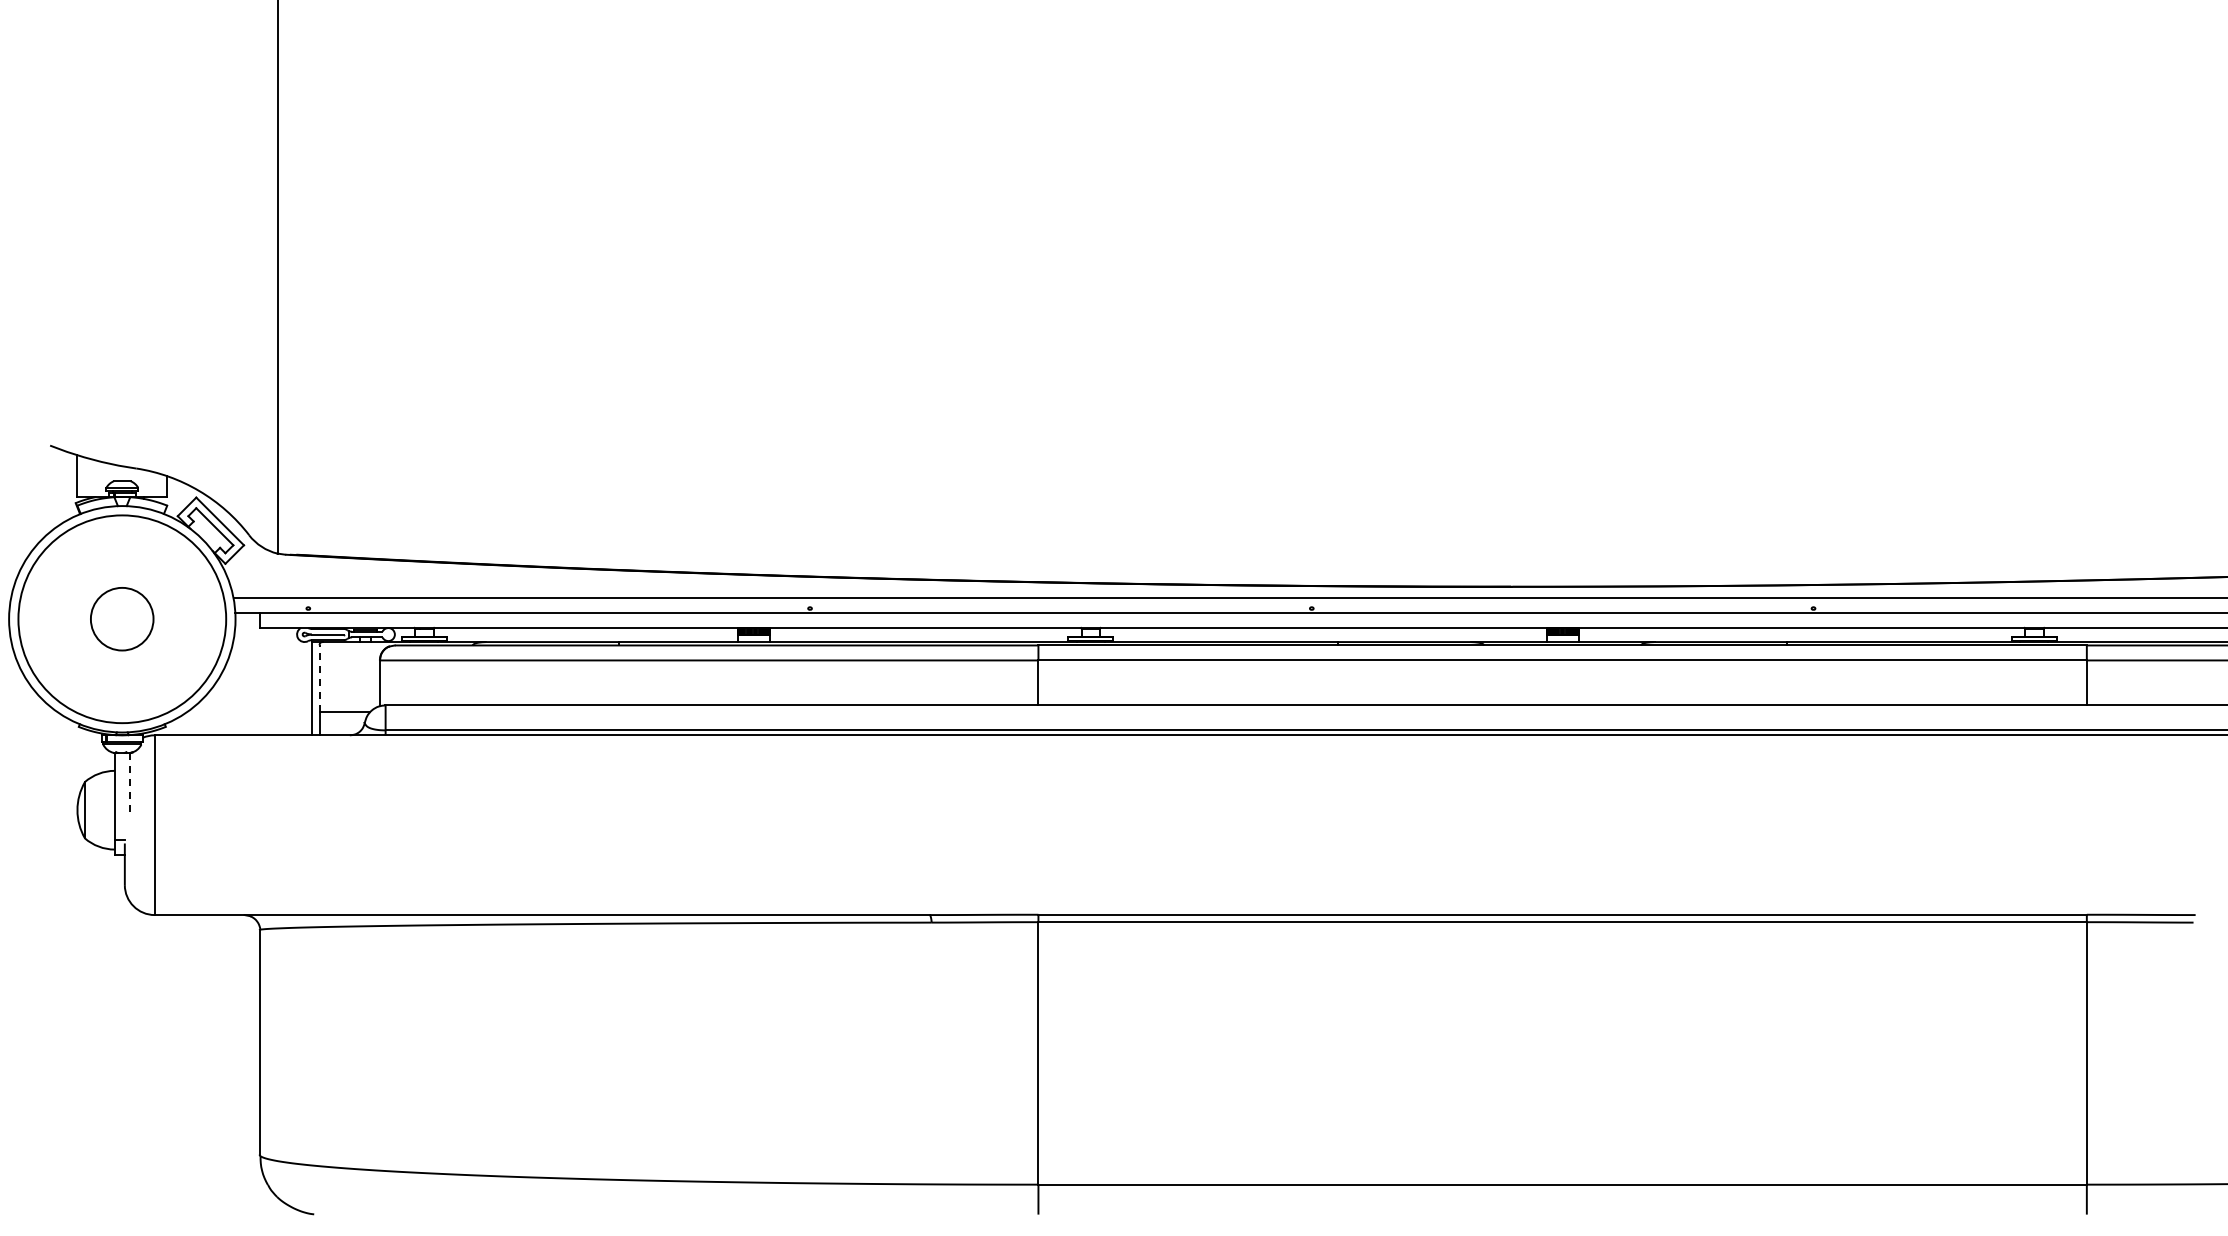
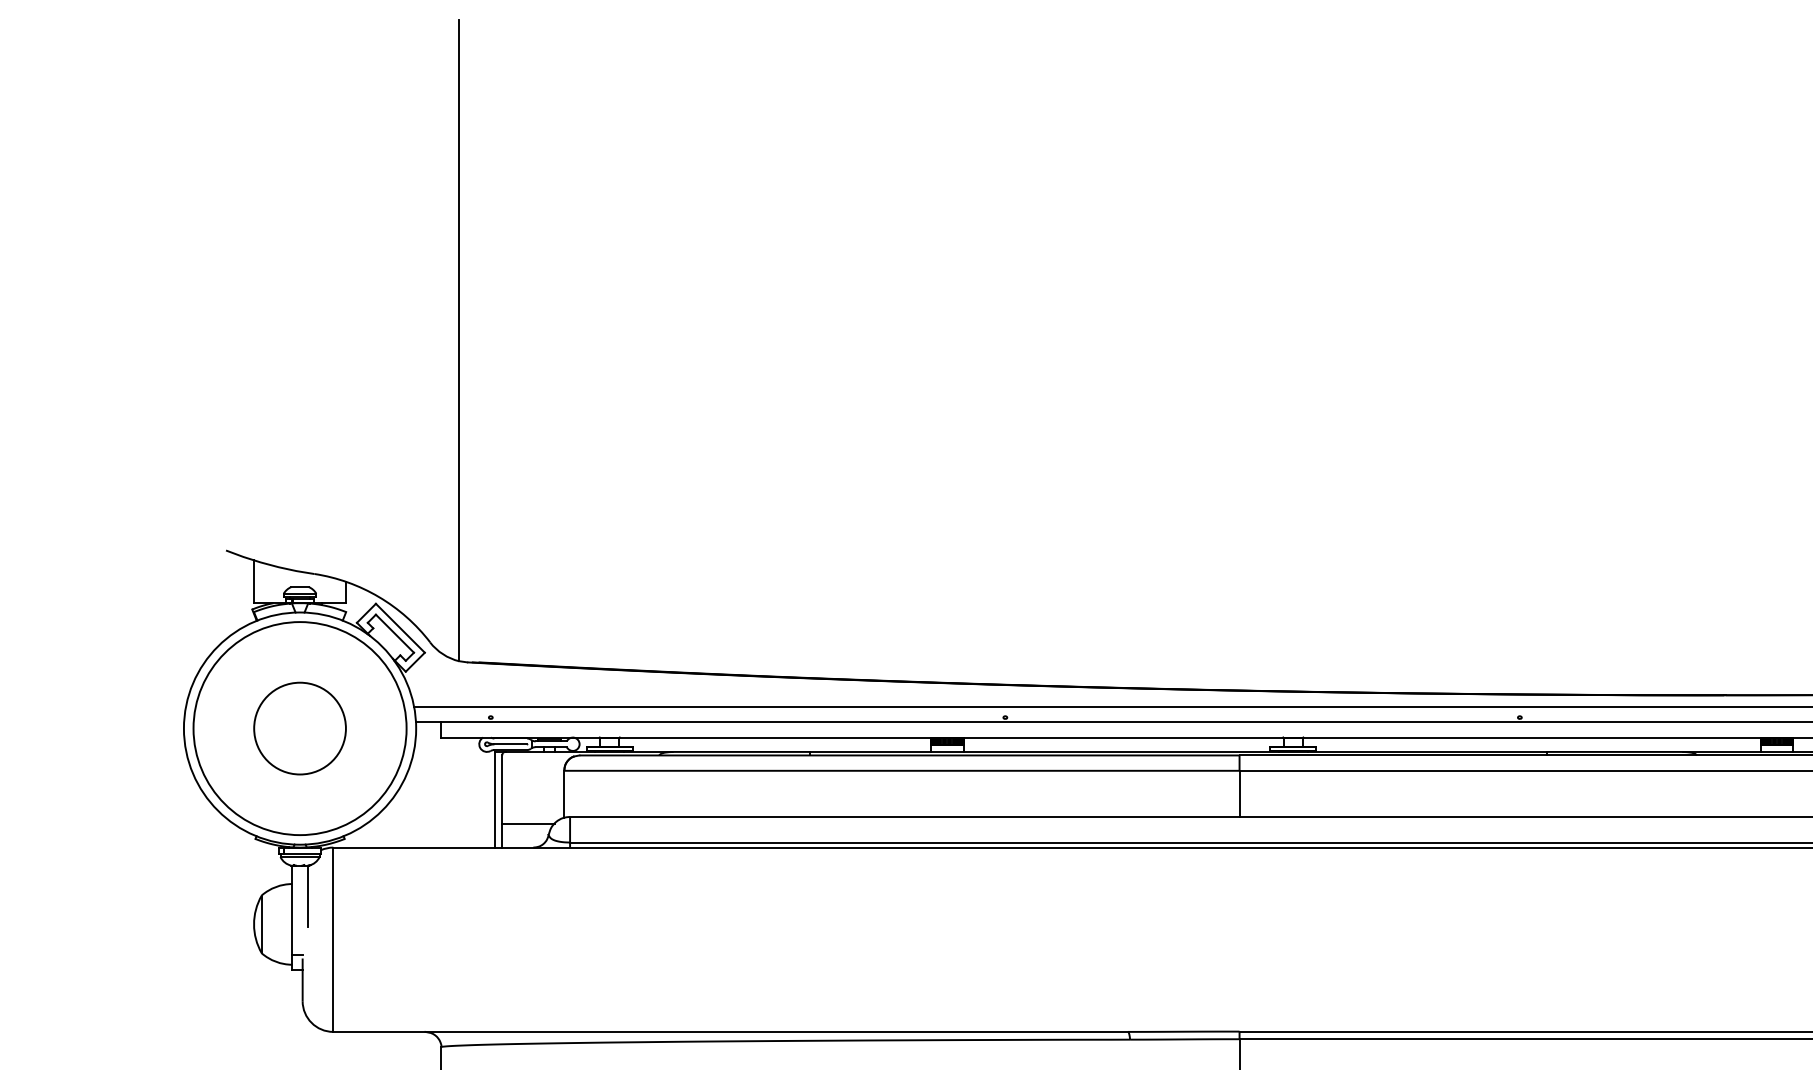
circle: (121, 618) -> (299, 727), size x1.43
line: (319, 678) -> (502, 789), dashed -> solid
line: (129, 782) -> (307, 895), dashed -> solid

